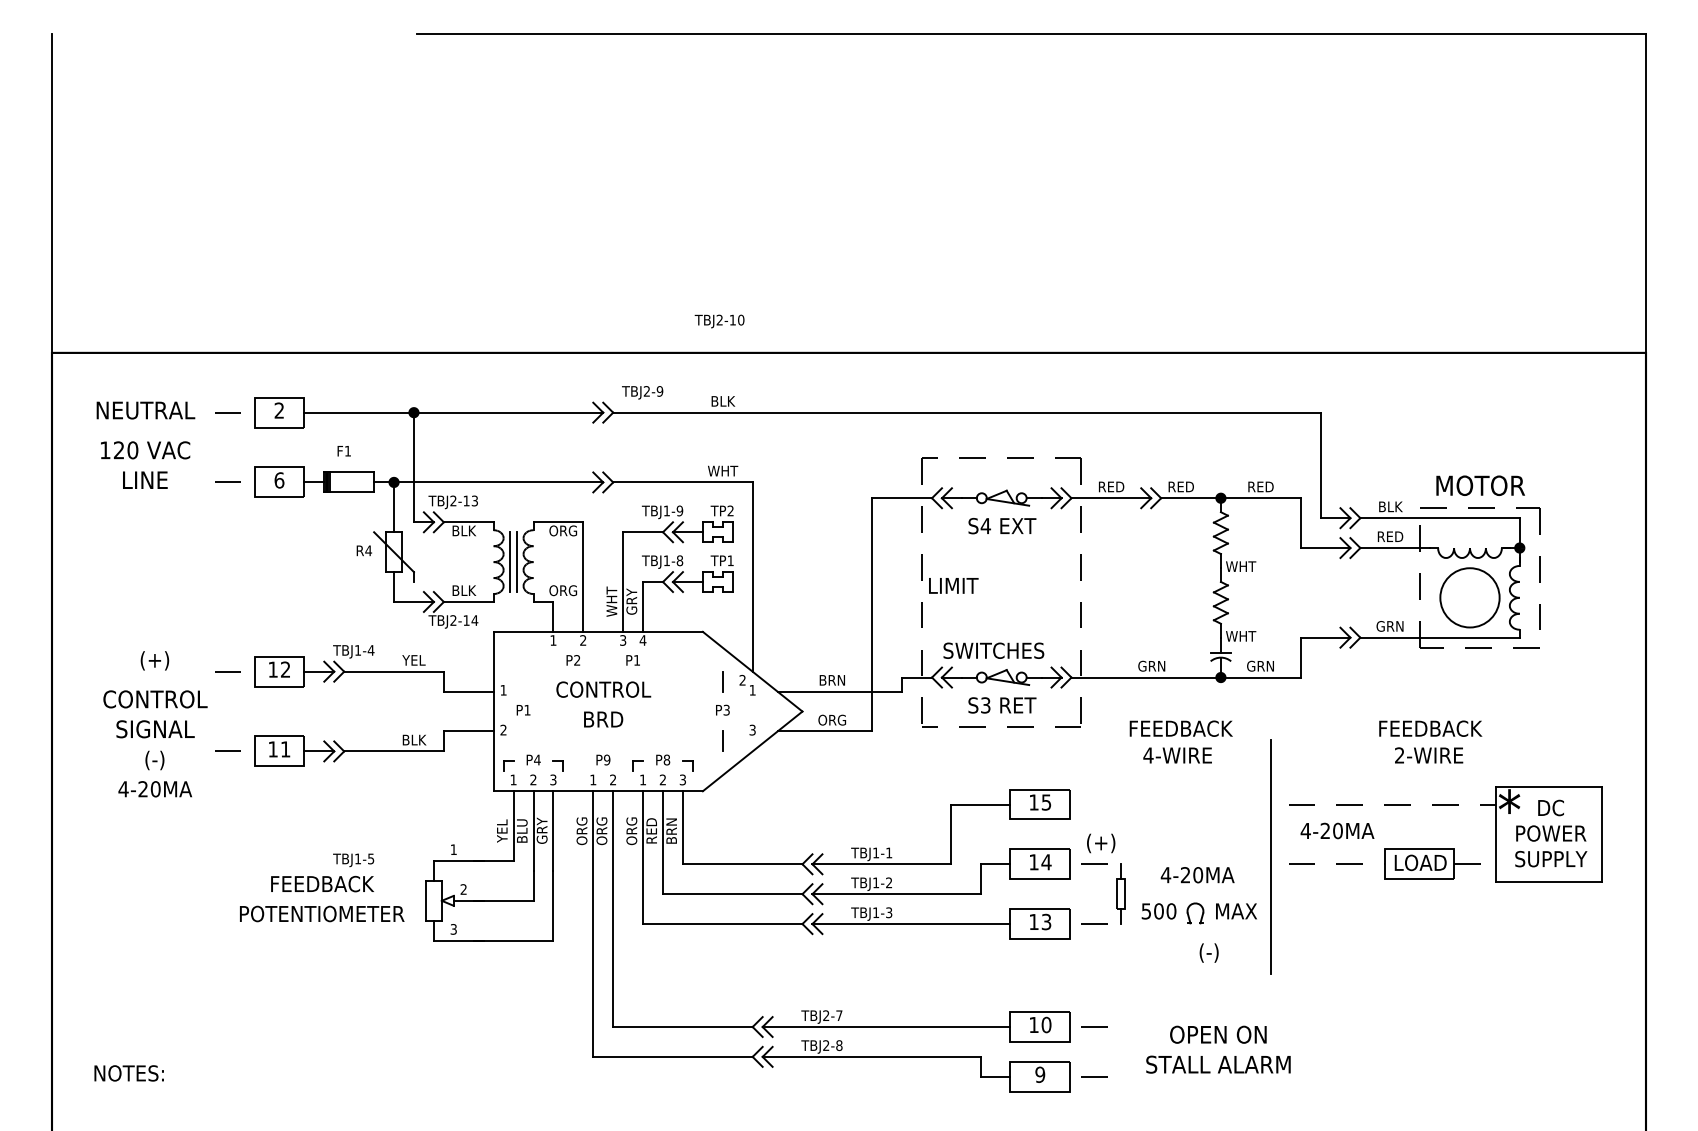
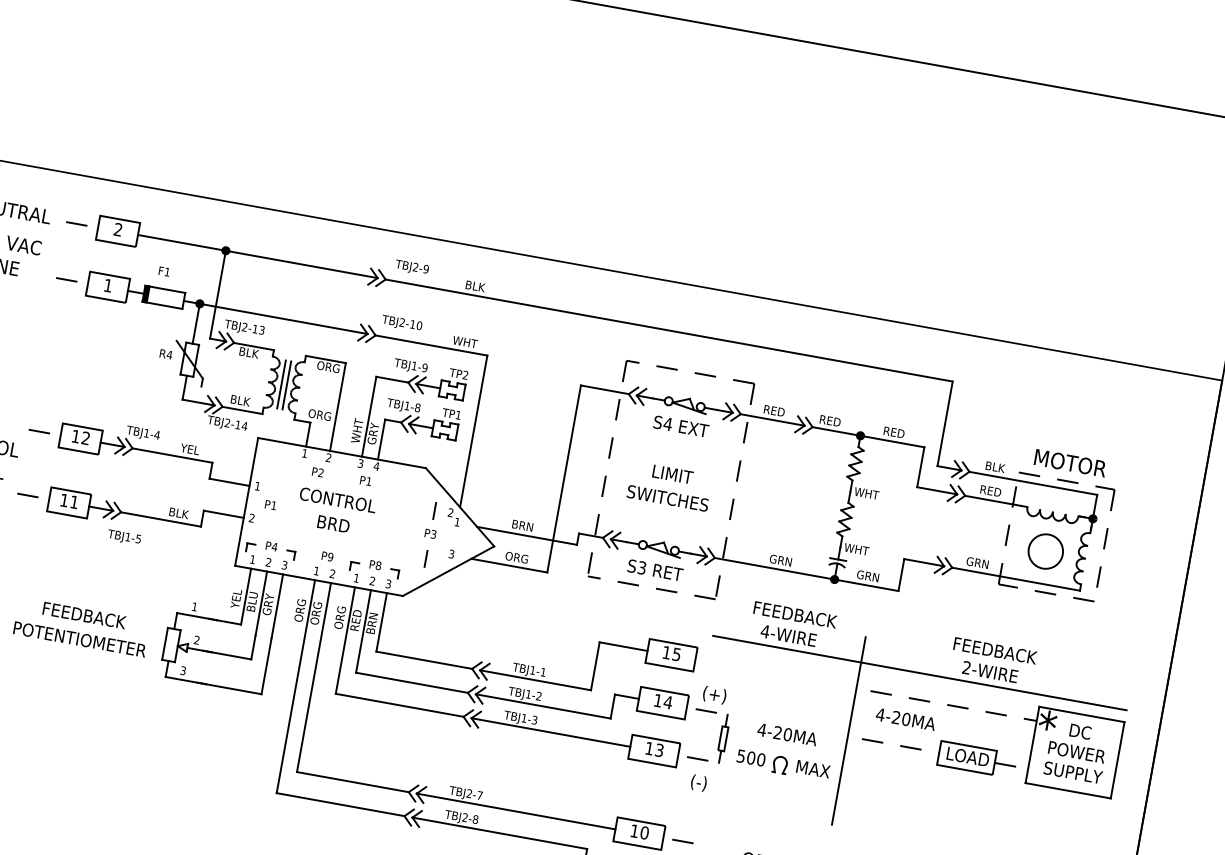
text: (719, 321) -> (401, 323), moved
text: (279, 480) -> (108, 285), 6 -> 1
text: (953, 585) -> (672, 474), moved
circle: (1469, 597) -> (1045, 551), size x0.71
text: (993, 650) -> (667, 498), moved
line: (1344, 772) -> (920, 673), added
text: (353, 859) -> (124, 536), moved
text: (1208, 952) -> (698, 782), moved

